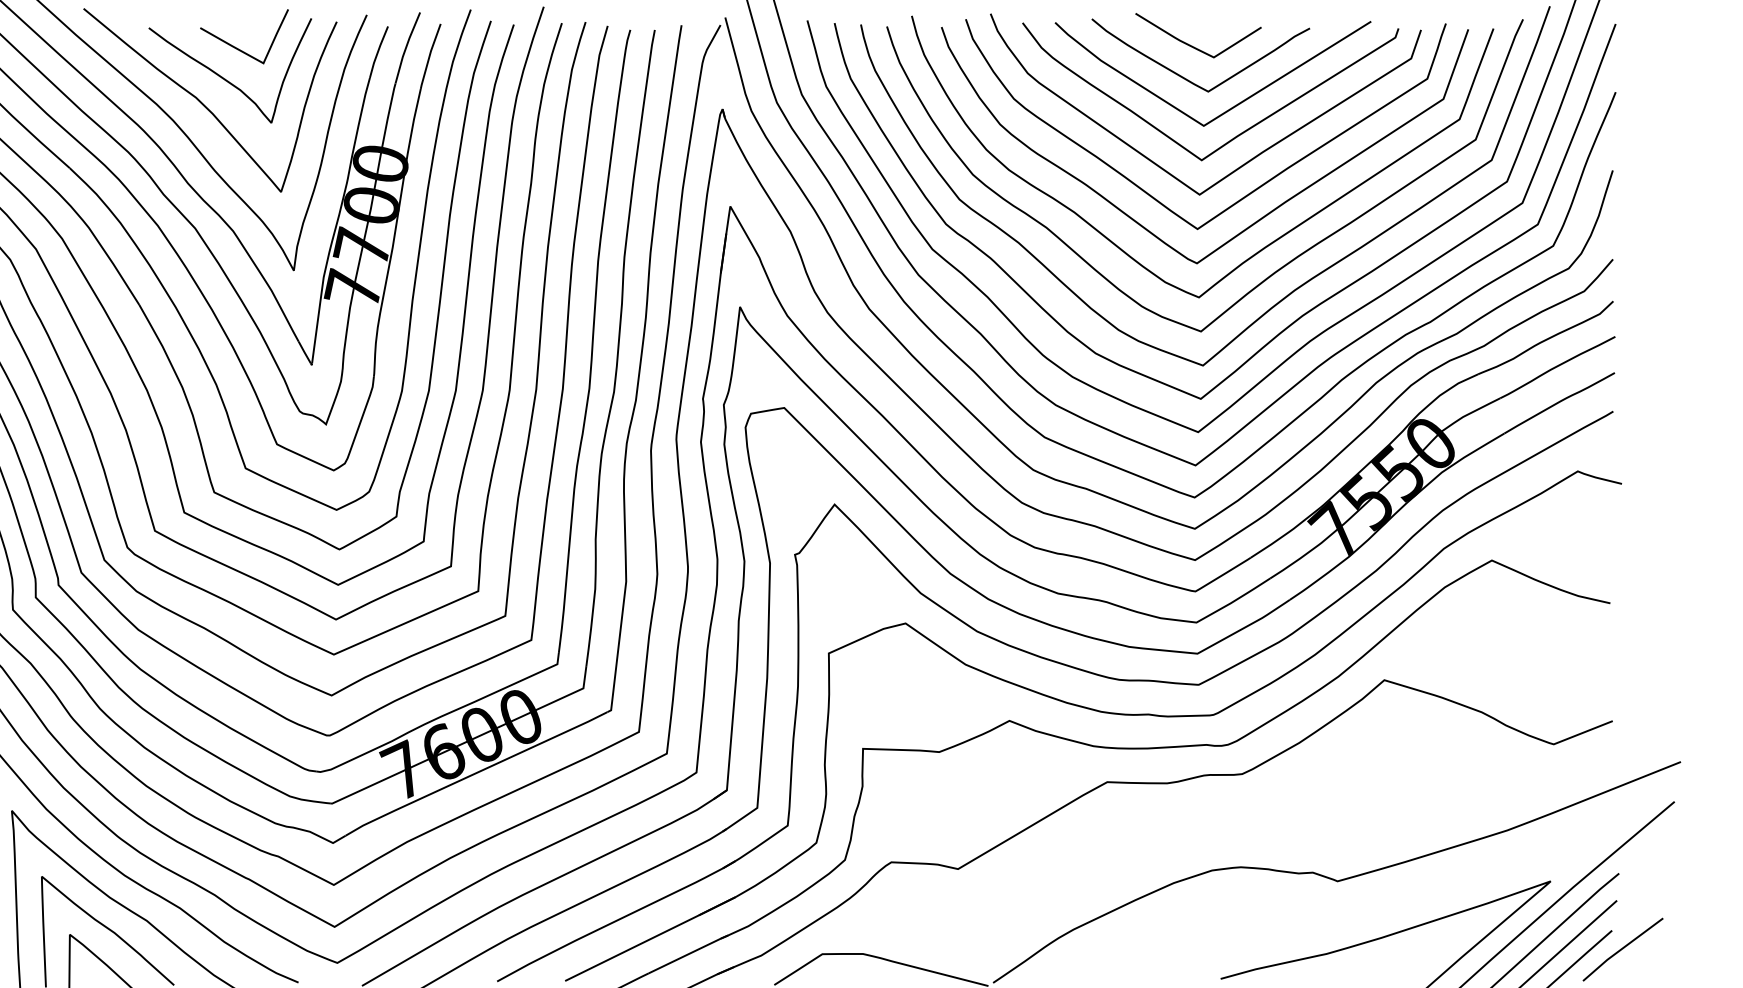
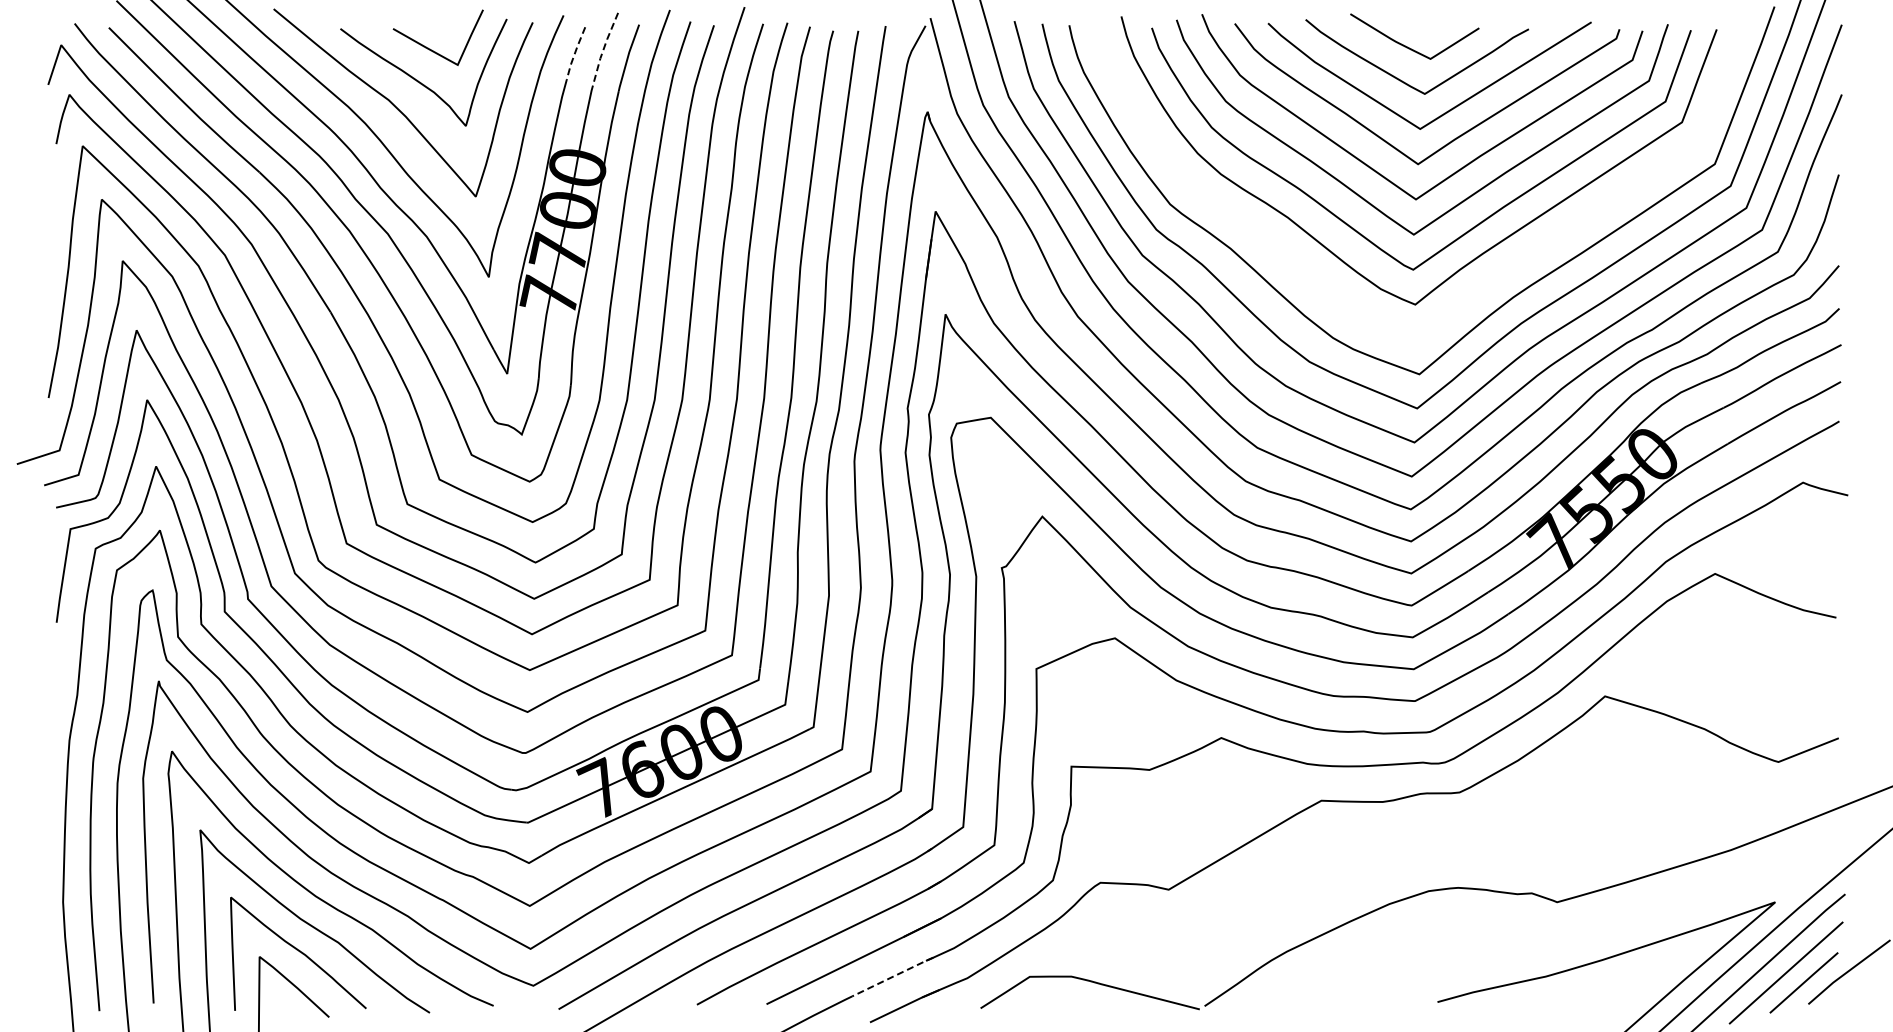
line: (405, 48) -> (603, 49), solid -> dashed
line: (377, 52) -> (574, 53), solid -> dashed
curve: (1275, 270) -> (1493, 277), removed
line: (688, 953) -> (892, 976), solid -> dashed

